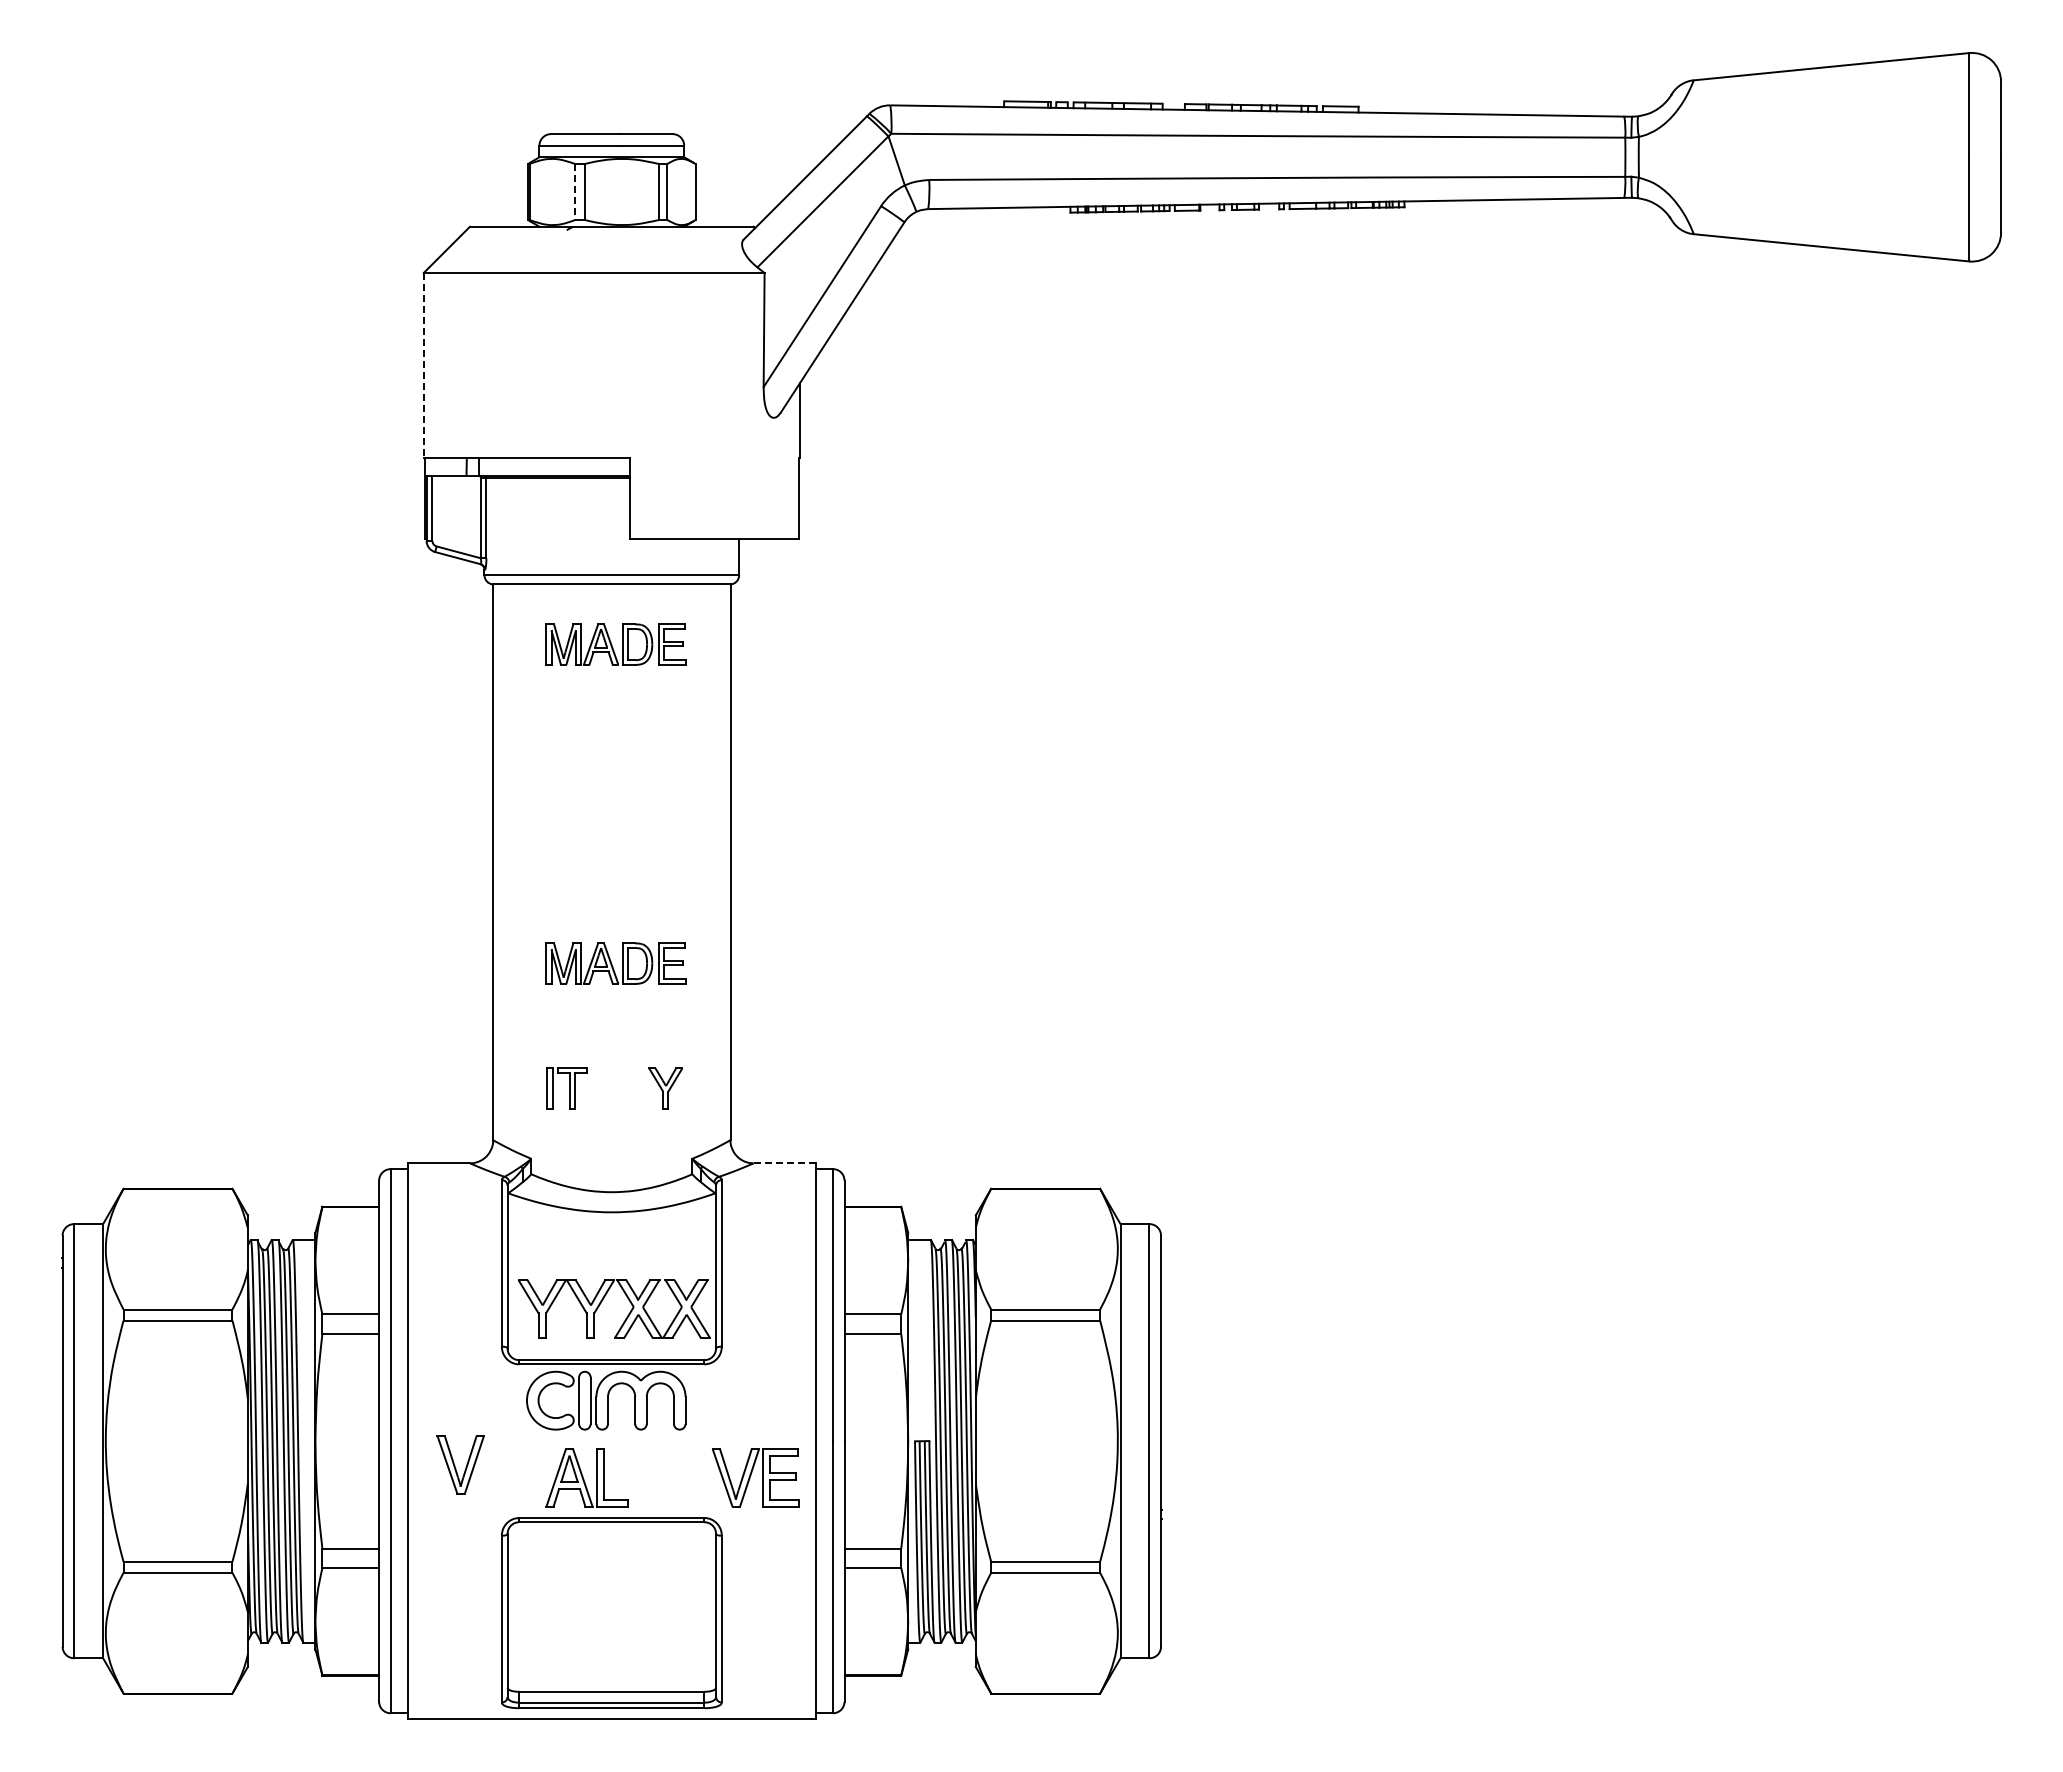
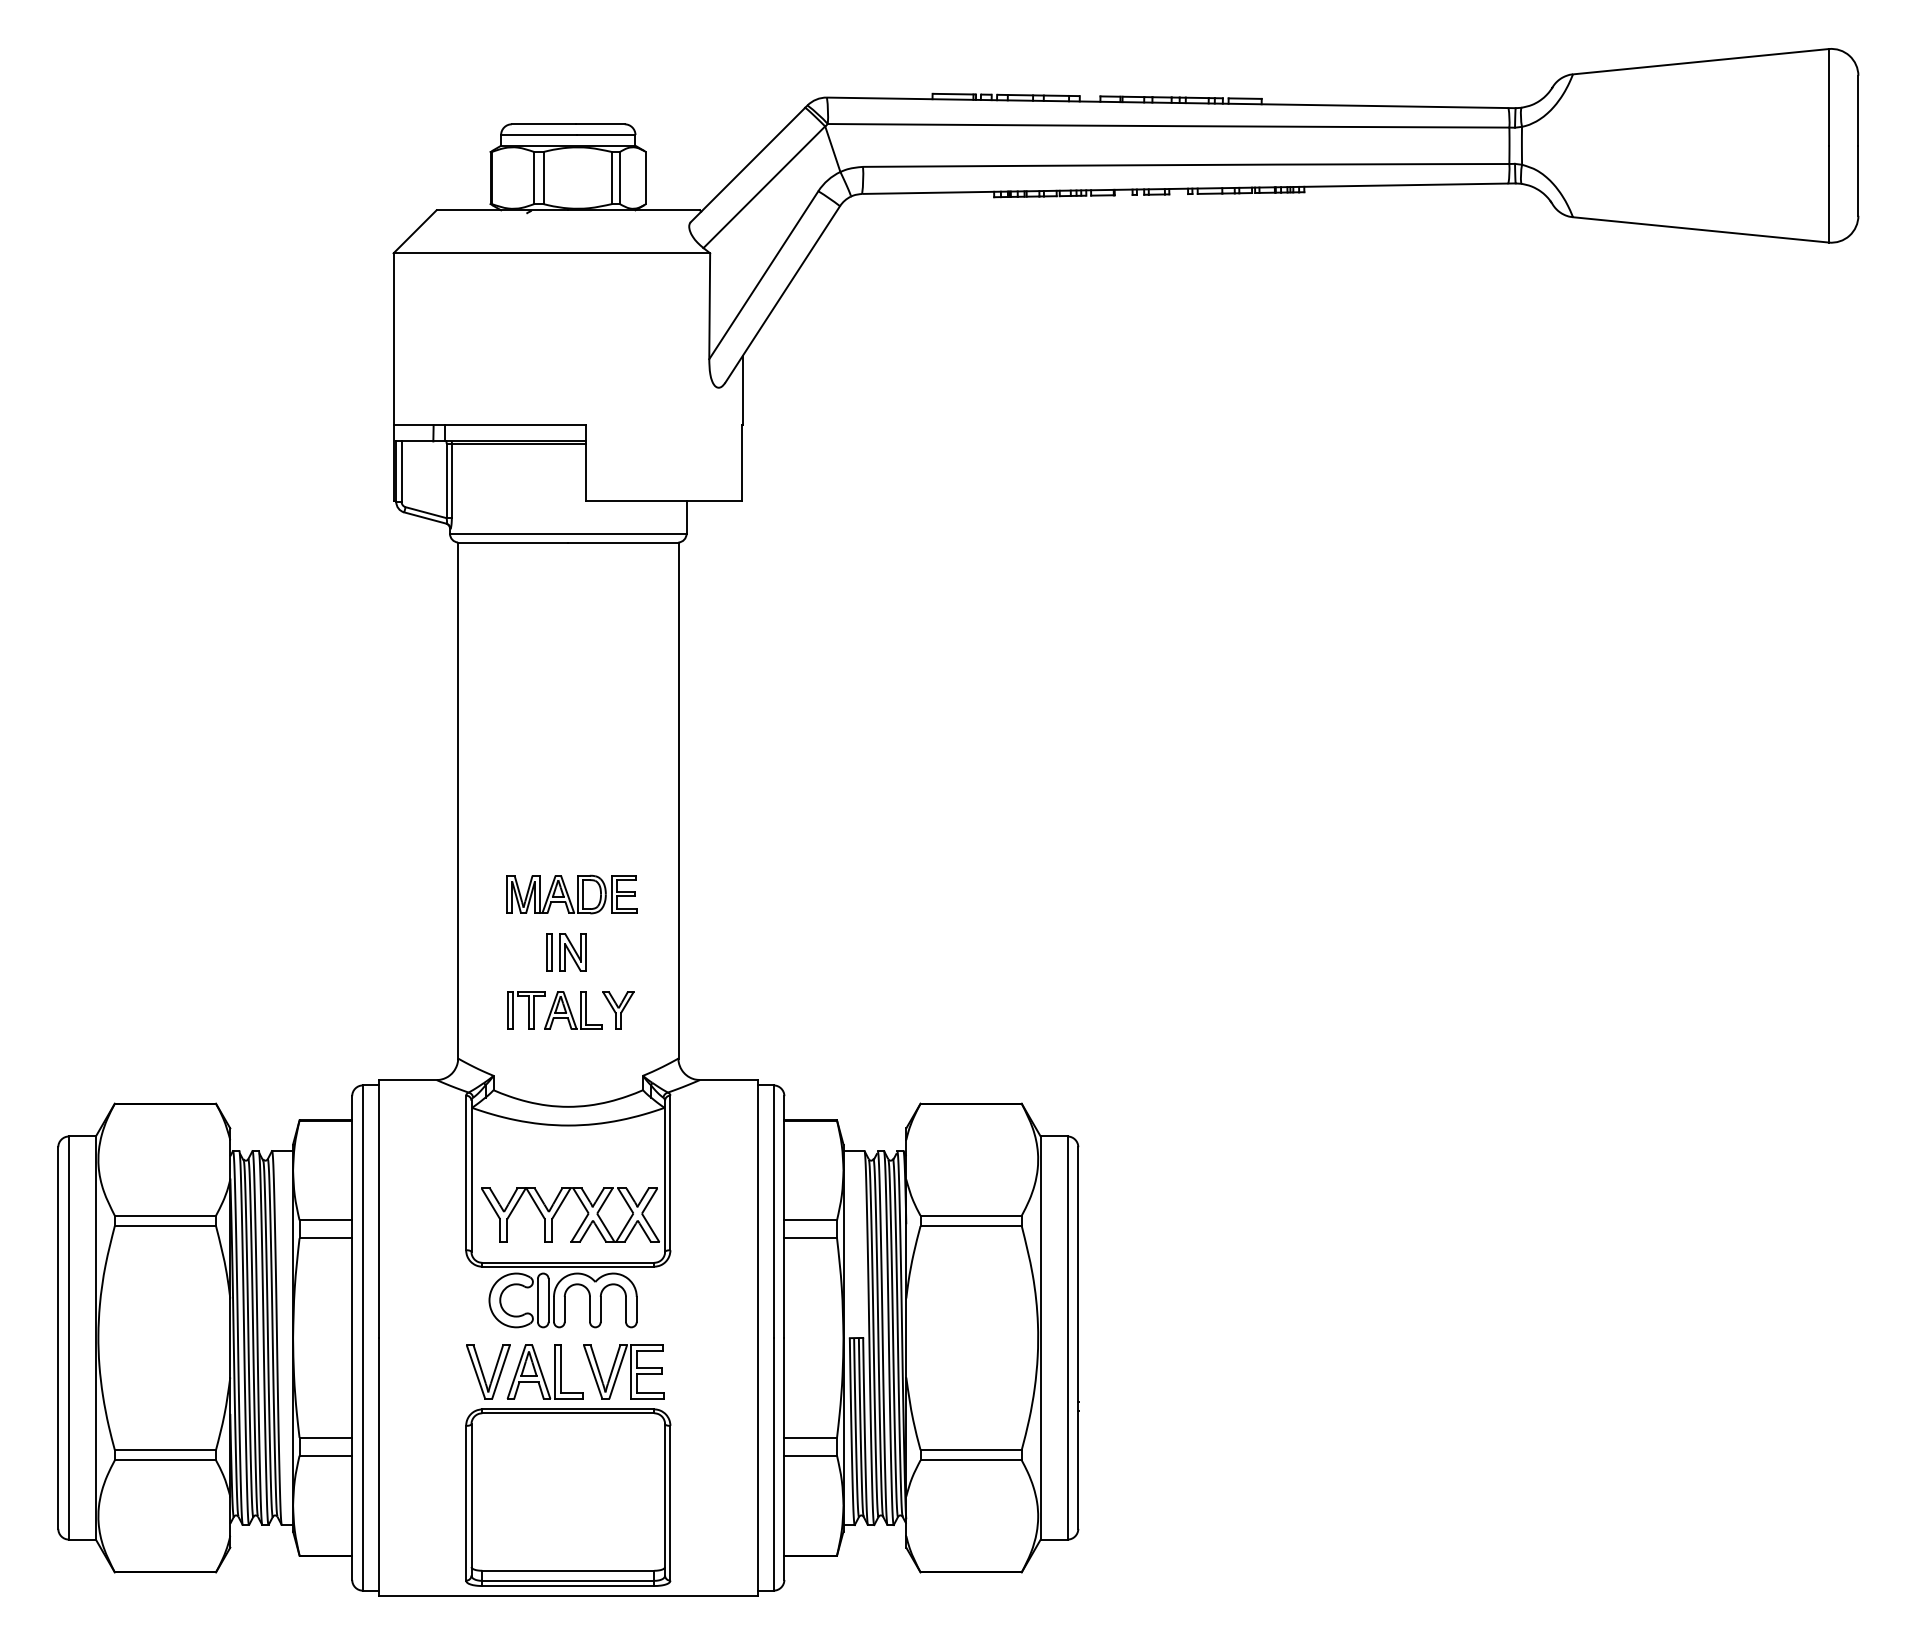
line: (575, 192) -> (534, 178), dashed -> solid
line: (423, 365) -> (393, 339), dashed -> solid
part: (615, 644) -> (571, 598), removed
part: (609, 1025) -> (566, 952), added
part: (616, 1088) -> (572, 1010), added
line: (783, 1163) -> (727, 1080), dashed -> solid
part: (460, 1464) -> (488, 1371), moved
part: (755, 1477) -> (623, 1371), moved

